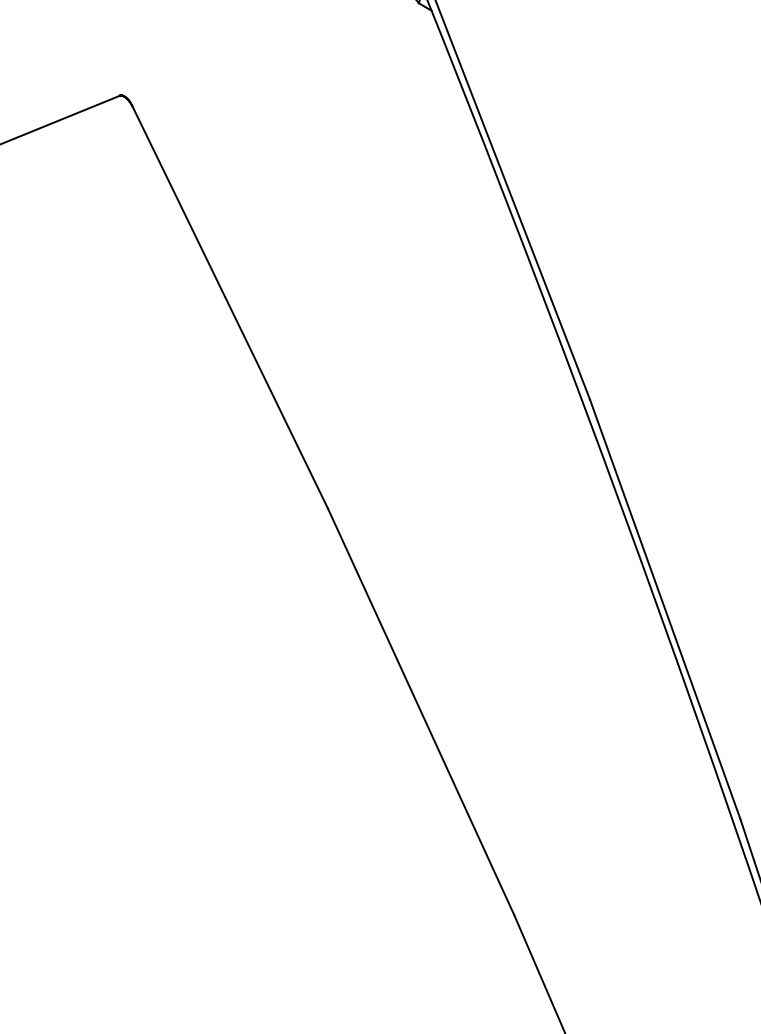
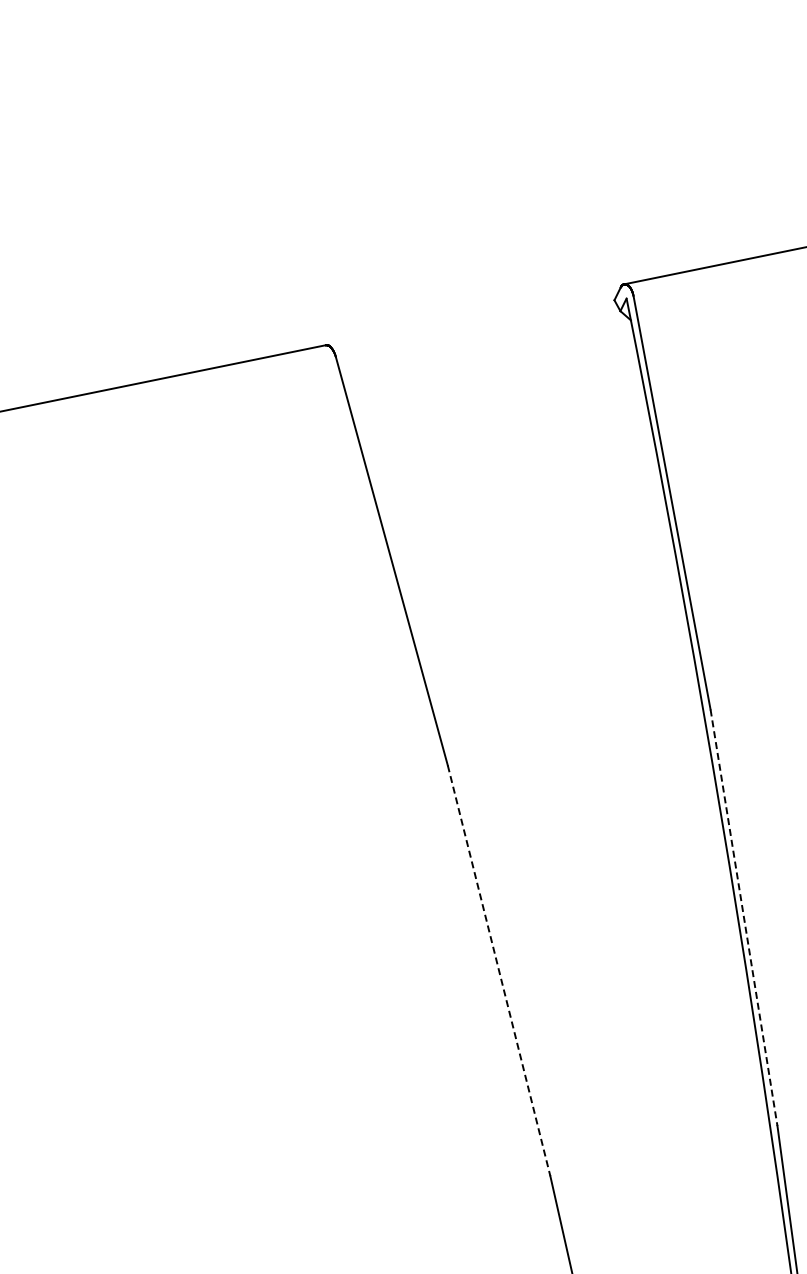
line: (665, 608) -> (744, 917), solid -> dashed
line: (421, 711) -> (499, 970), solid -> dashed

